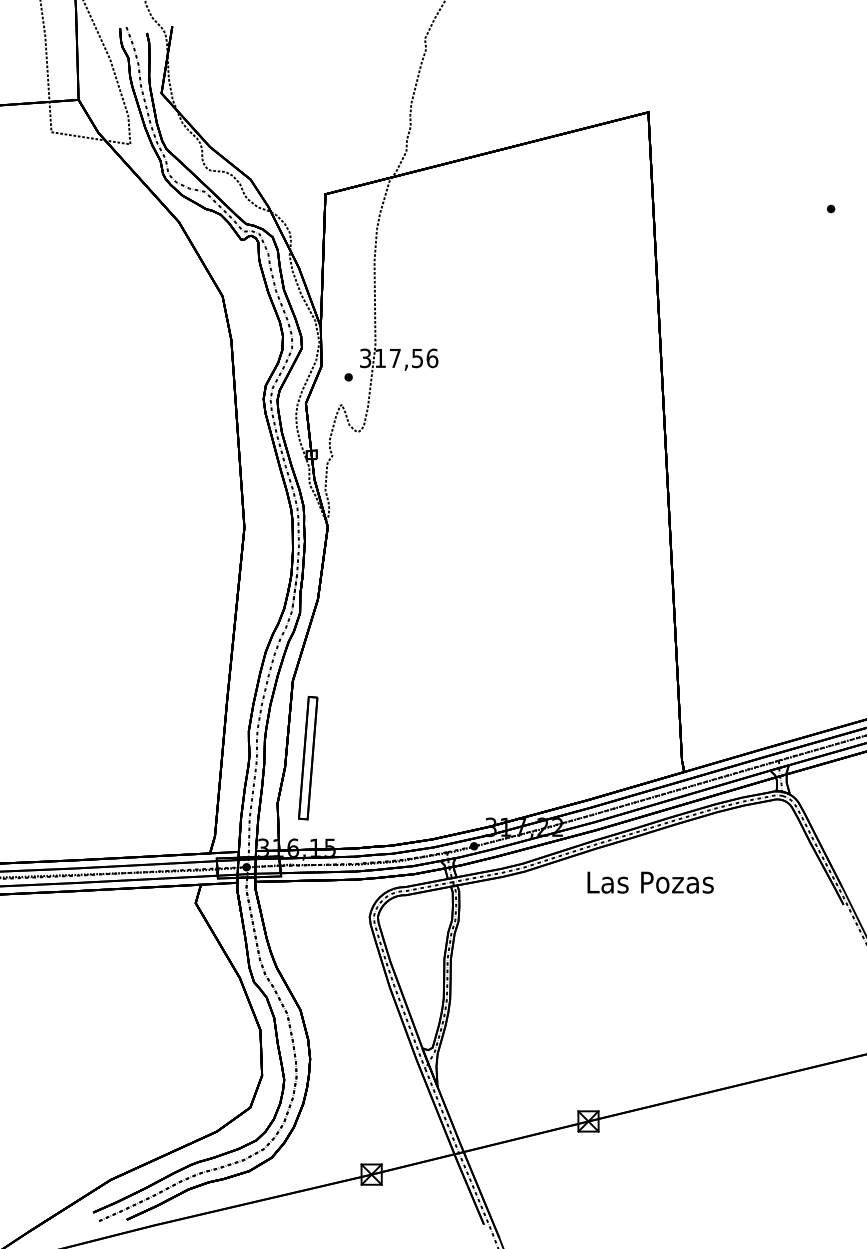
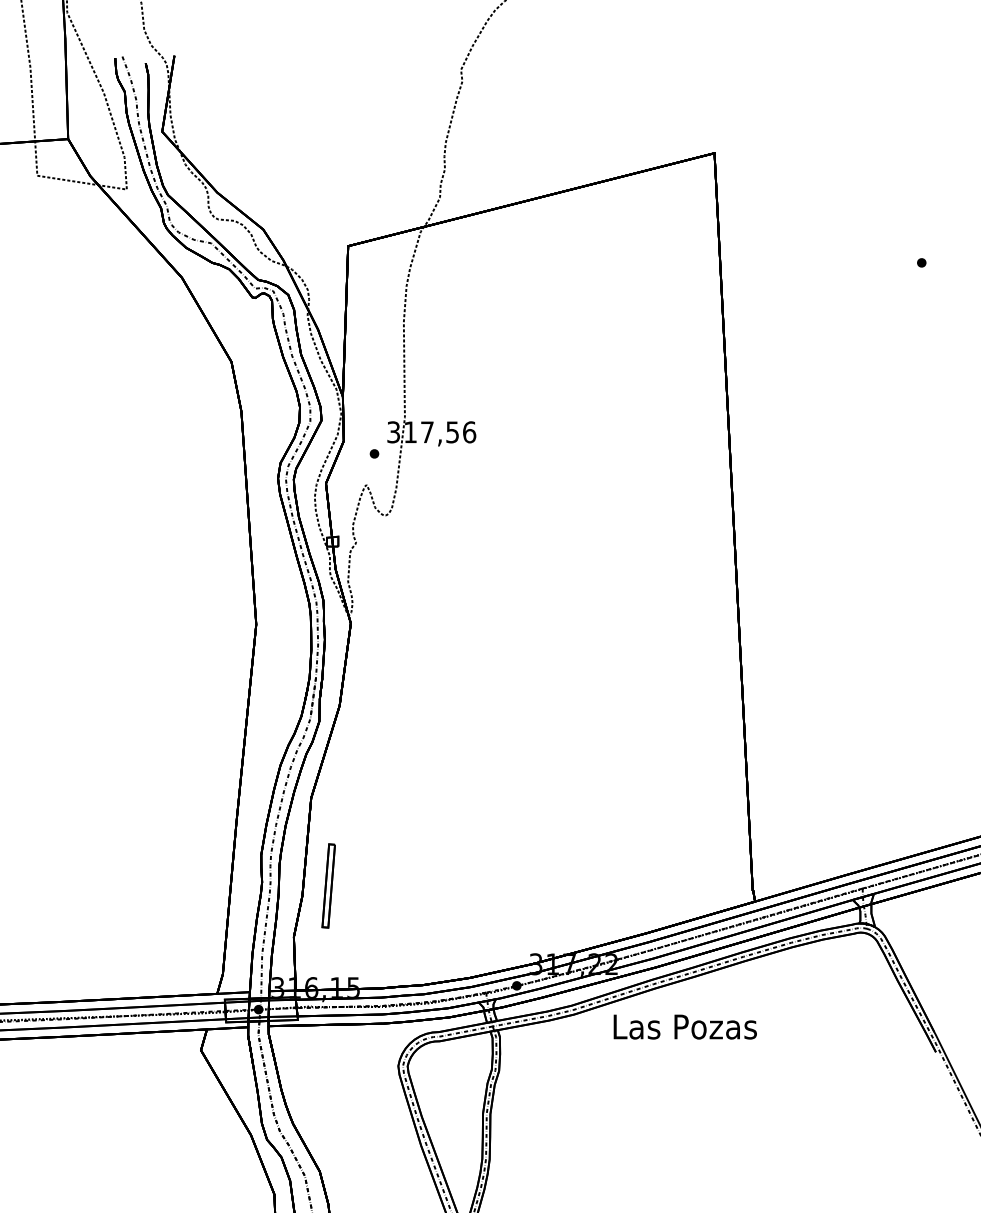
part: (308, 758) -> (328, 886), size x0.6
text: (650, 882) -> (685, 1026), moved

